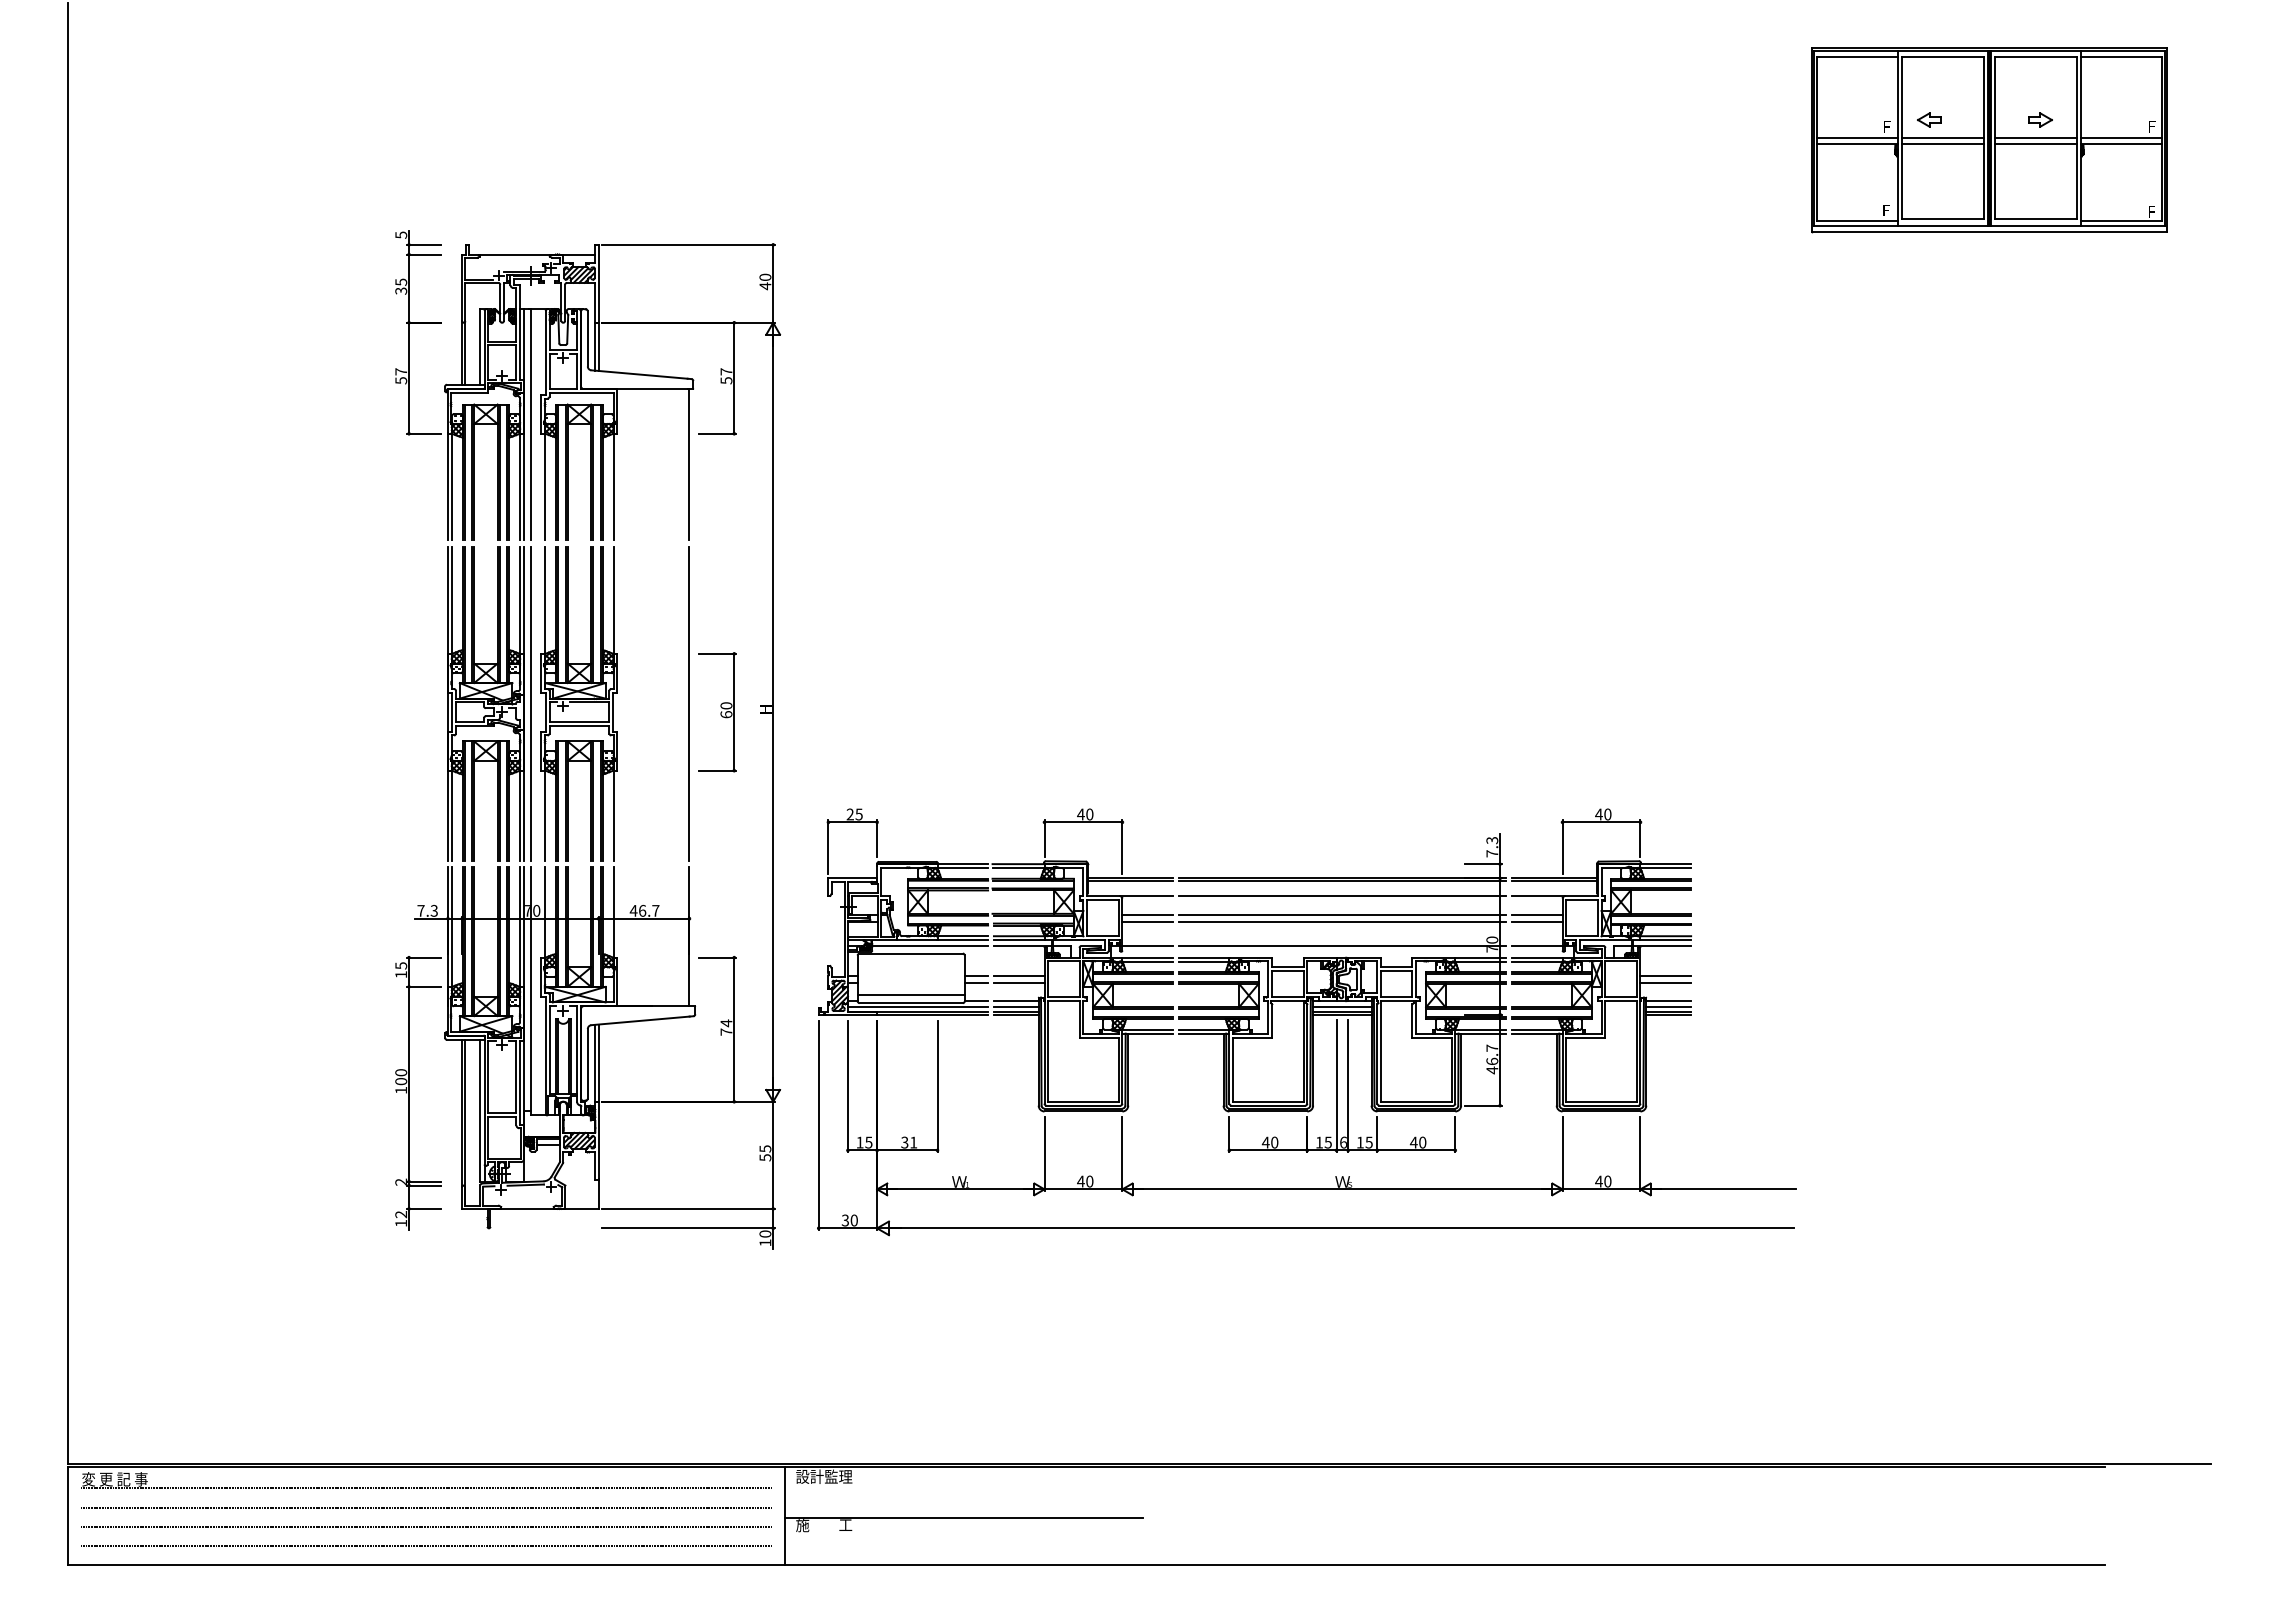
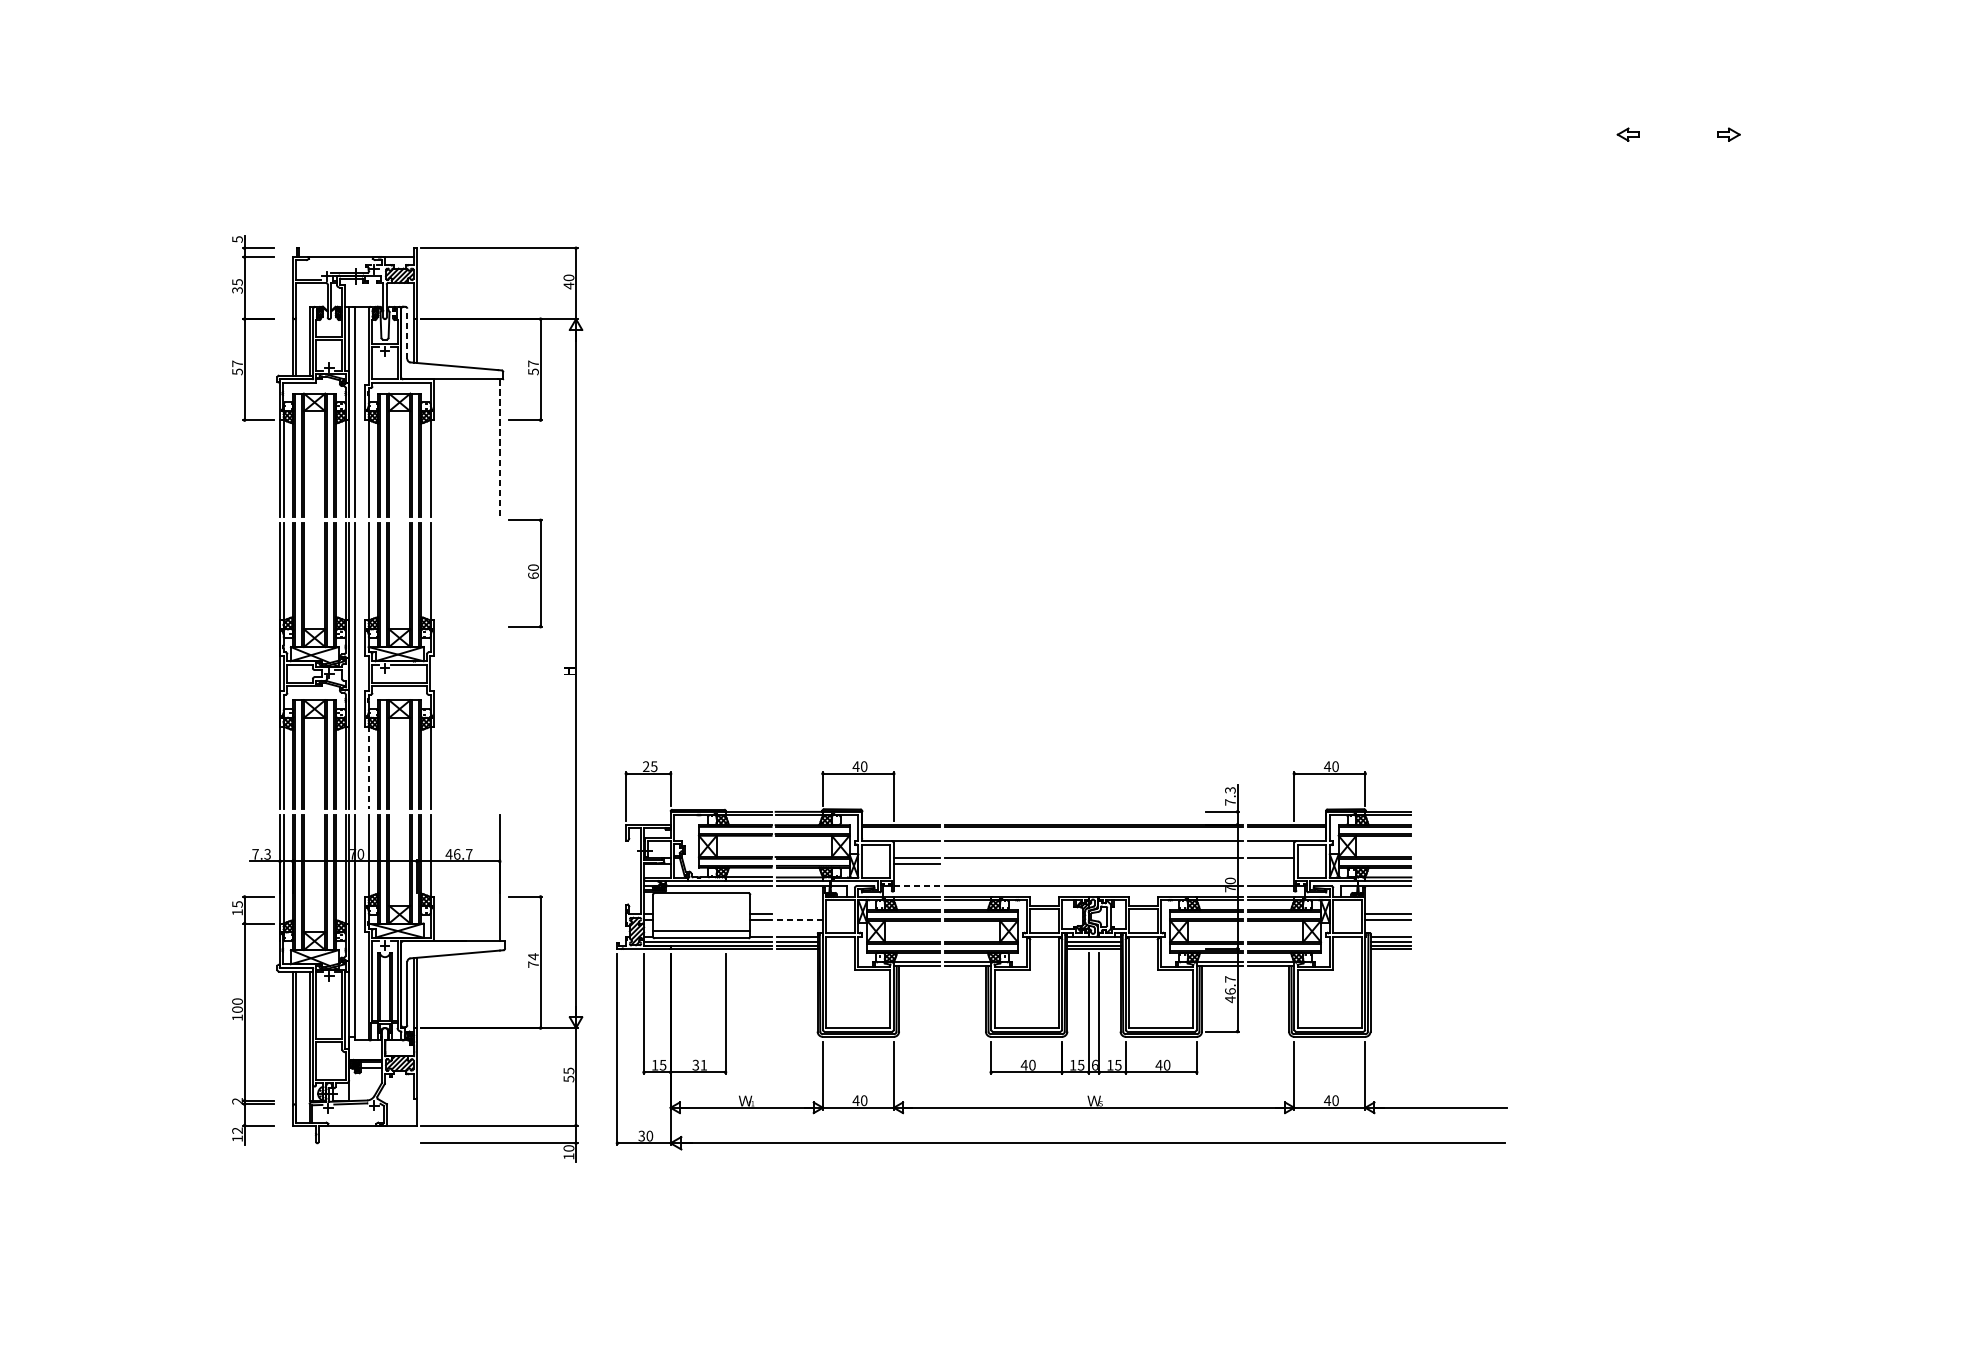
part: (1989, 140) -> (1682, 153), removed
line: (587, 338) -> (407, 333), solid -> dashed
line: (689, 464) -> (499, 448), solid -> dashed
line: (689, 703) -> (499, 665), removed
part: (717, 712) -> (525, 573), moved
line: (545, 815) -> (368, 767), solid -> dashed
line: (1342, 921) -> (1094, 864), removed
line: (1536, 921) -> (1270, 864), removed
line: (1148, 945) -> (917, 885), solid -> dashed
line: (1018, 976) -> (799, 914), removed
line: (1018, 982) -> (799, 919), solid -> dashed

